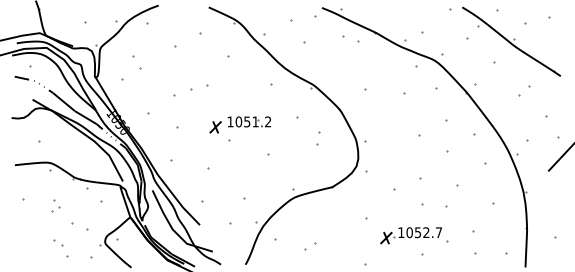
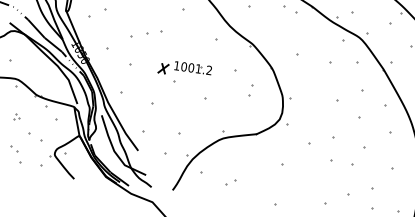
text: (247, 121) -> (191, 67), 1051.2 -> 1001.2
part: (55, 205) -> (16, 116), size x0.6
part: (410, 235) -> (317, 185), removed

